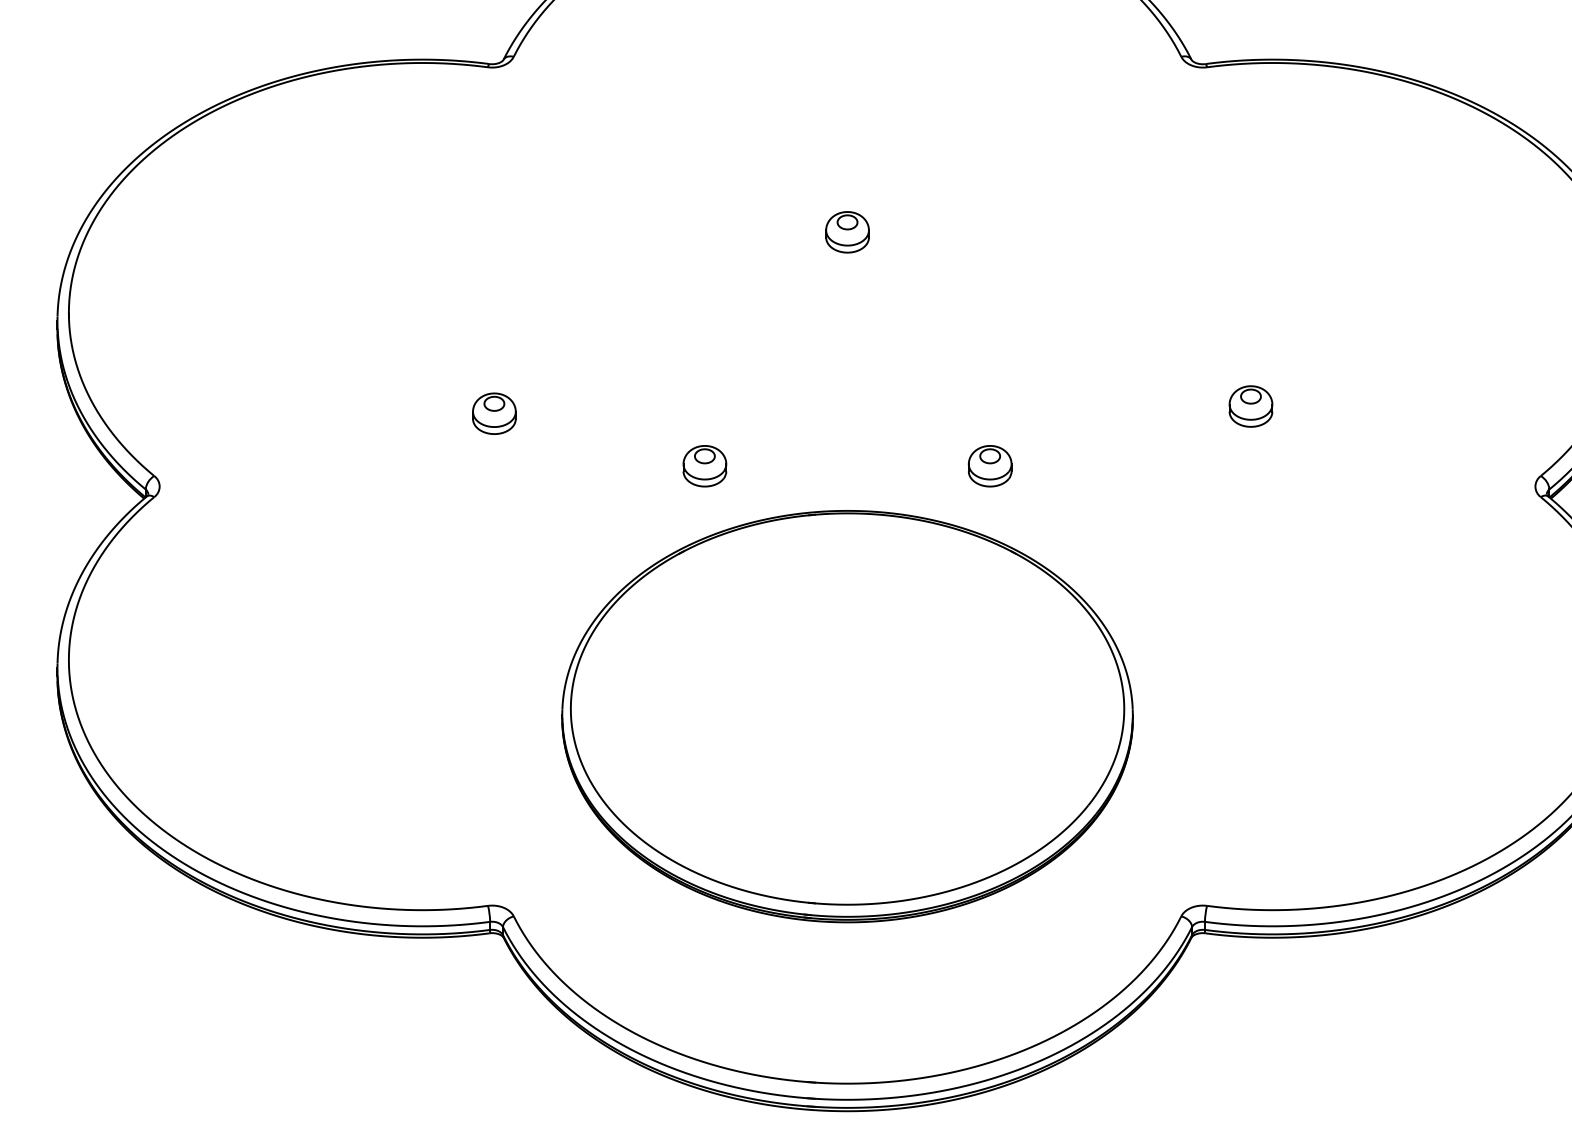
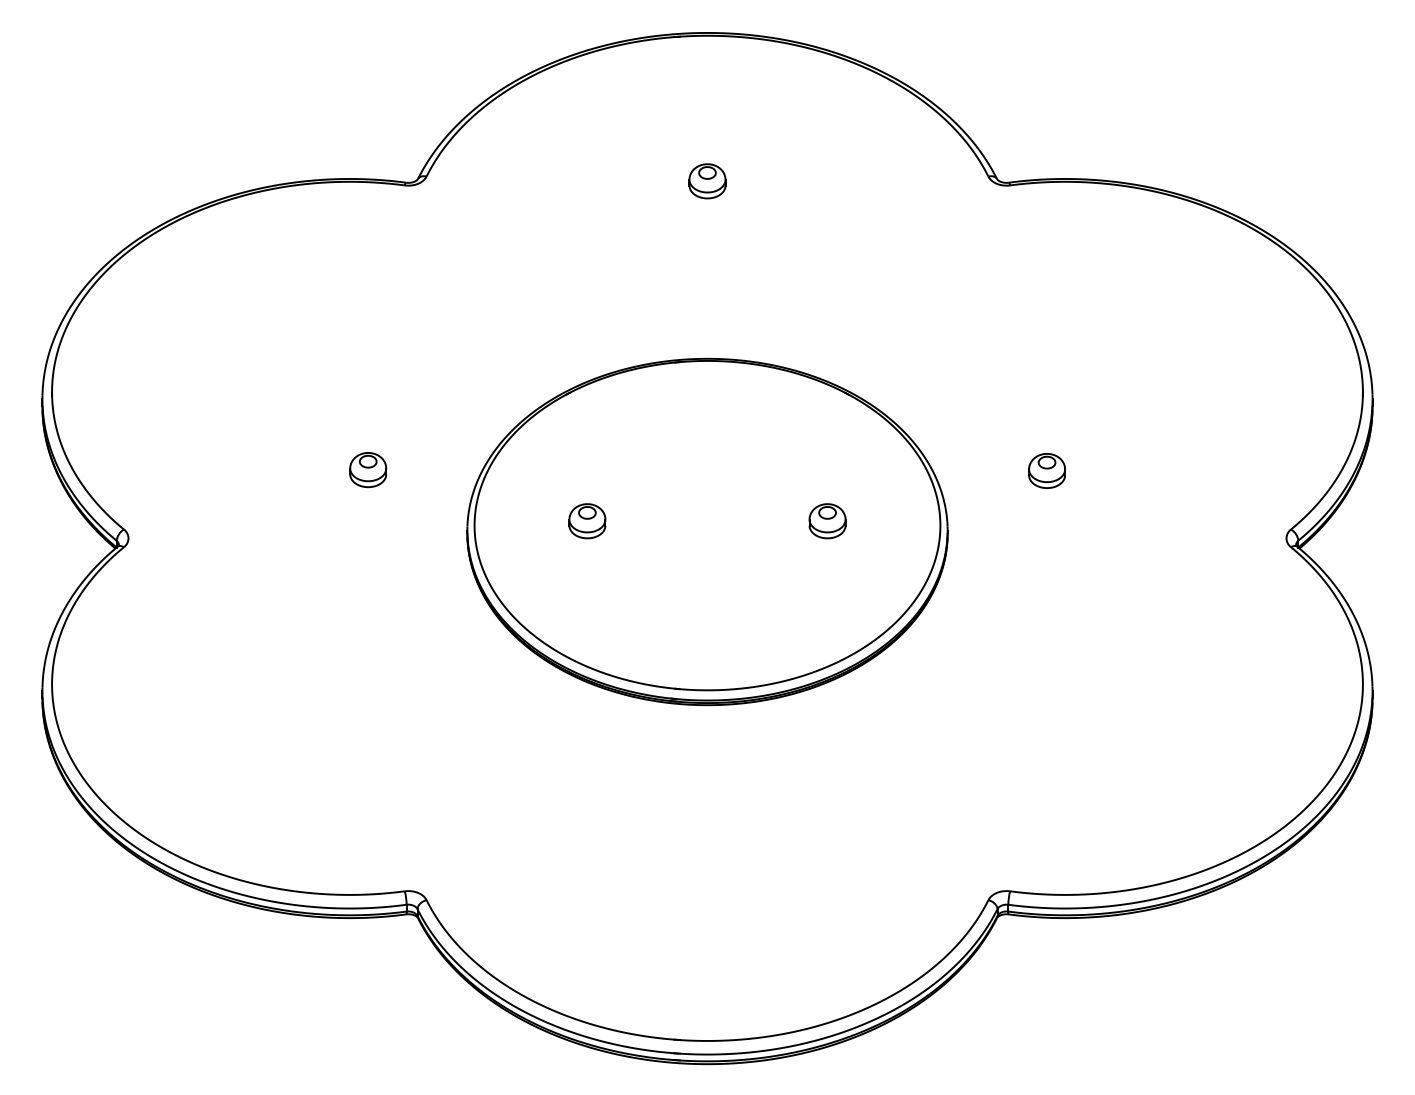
part: (847, 232) -> (707, 181), moved
part: (494, 414) -> (368, 470), moved
part: (847, 716) -> (707, 531), moved

